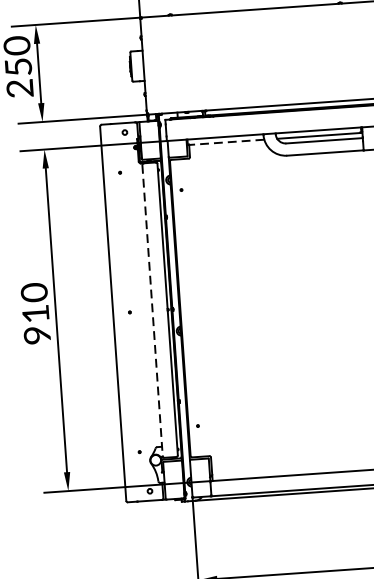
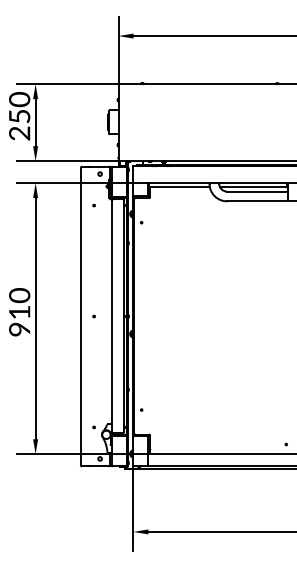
line: (226, 142) -> (179, 187), dashed -> solid
line: (153, 310) -> (112, 316), dashed -> solid

